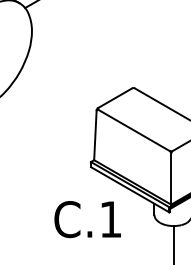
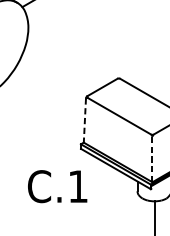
line: (95, 135) -> (85, 120), solid -> dashed
line: (171, 179) -> (152, 159), solid -> dashed
text: (87, 219) -> (57, 186), moved

